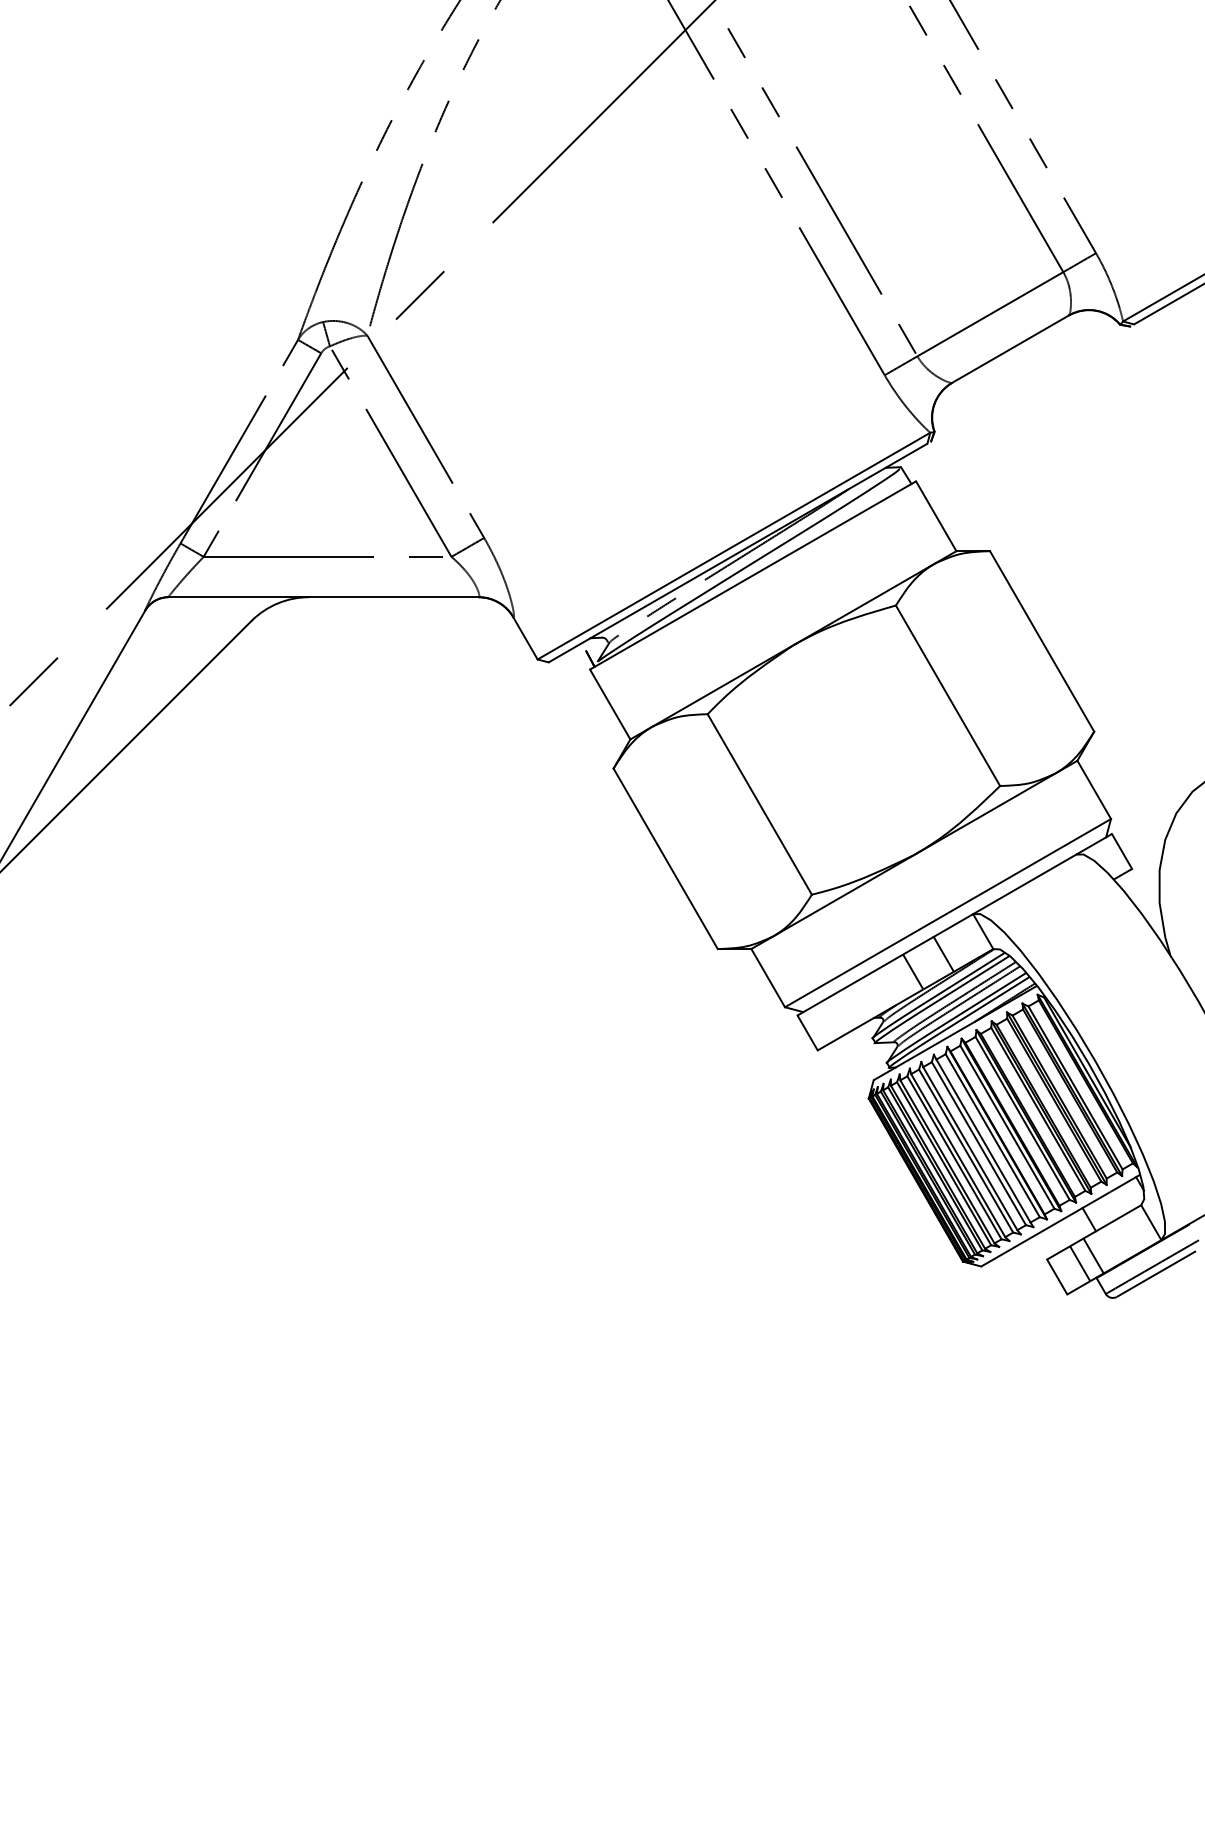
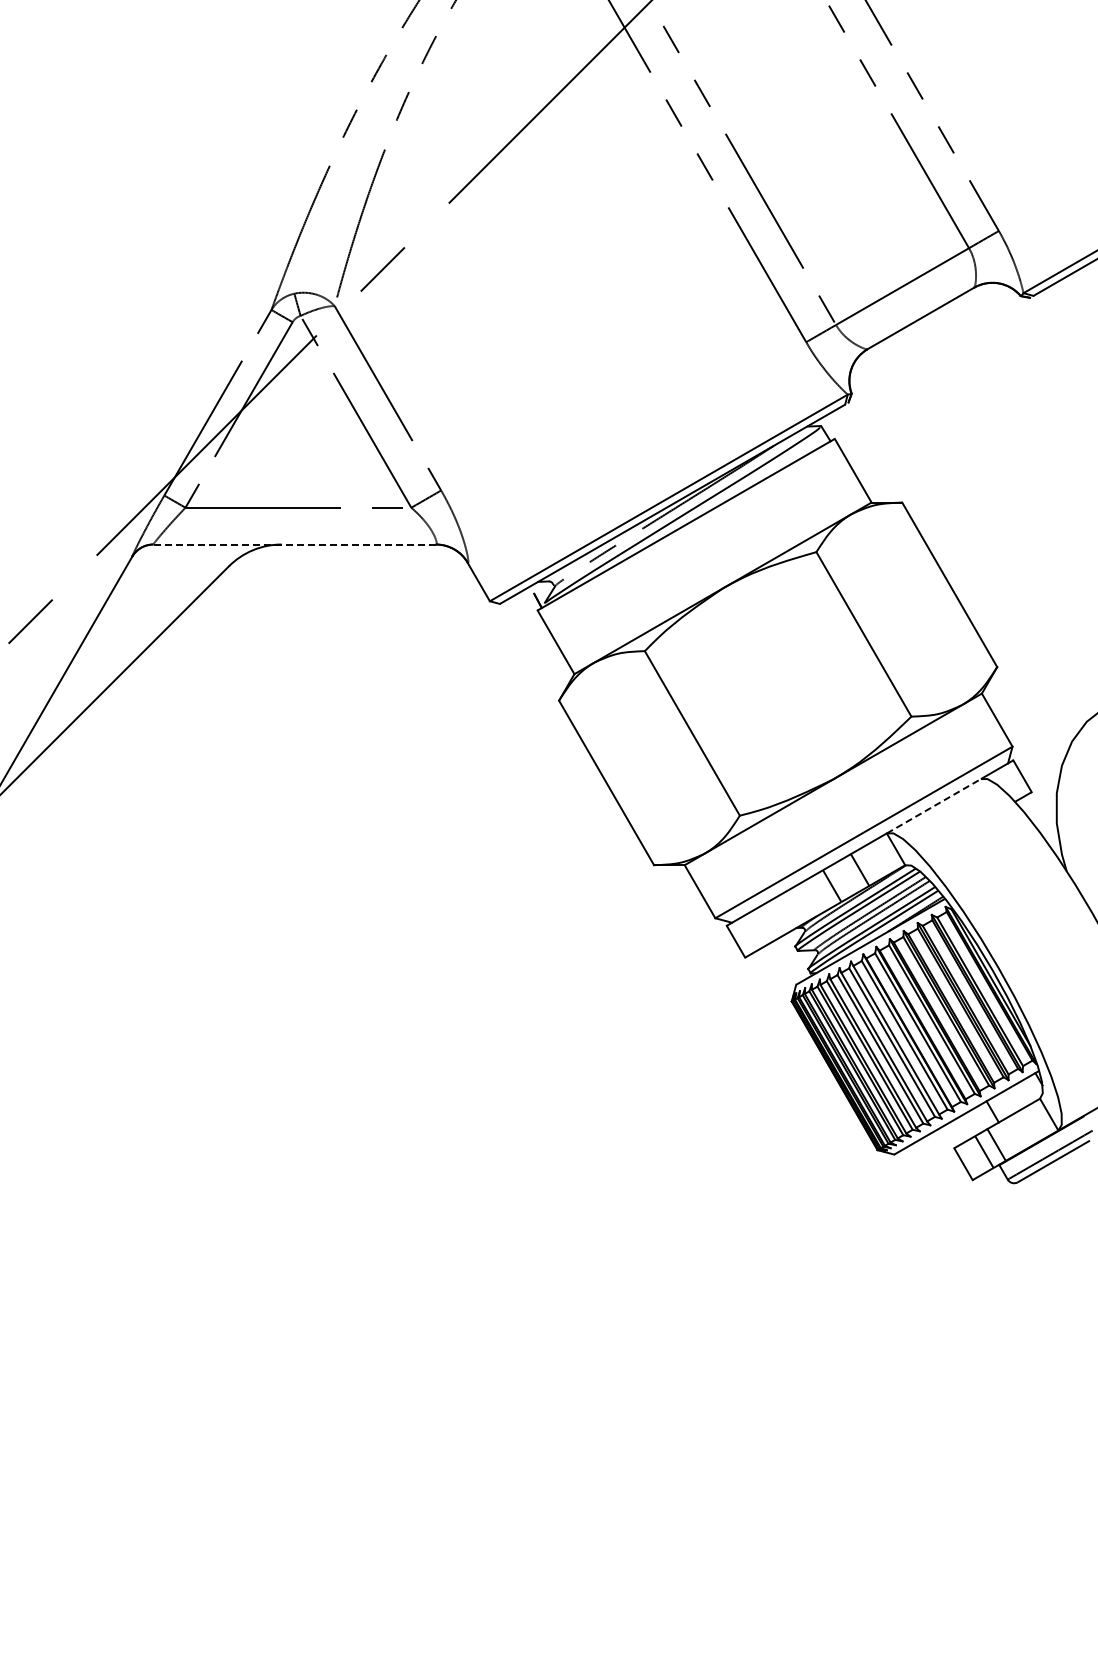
line: (323, 597) -> (294, 544), solid -> dashed
line: (1025, 884) -> (934, 806), solid -> dashed

